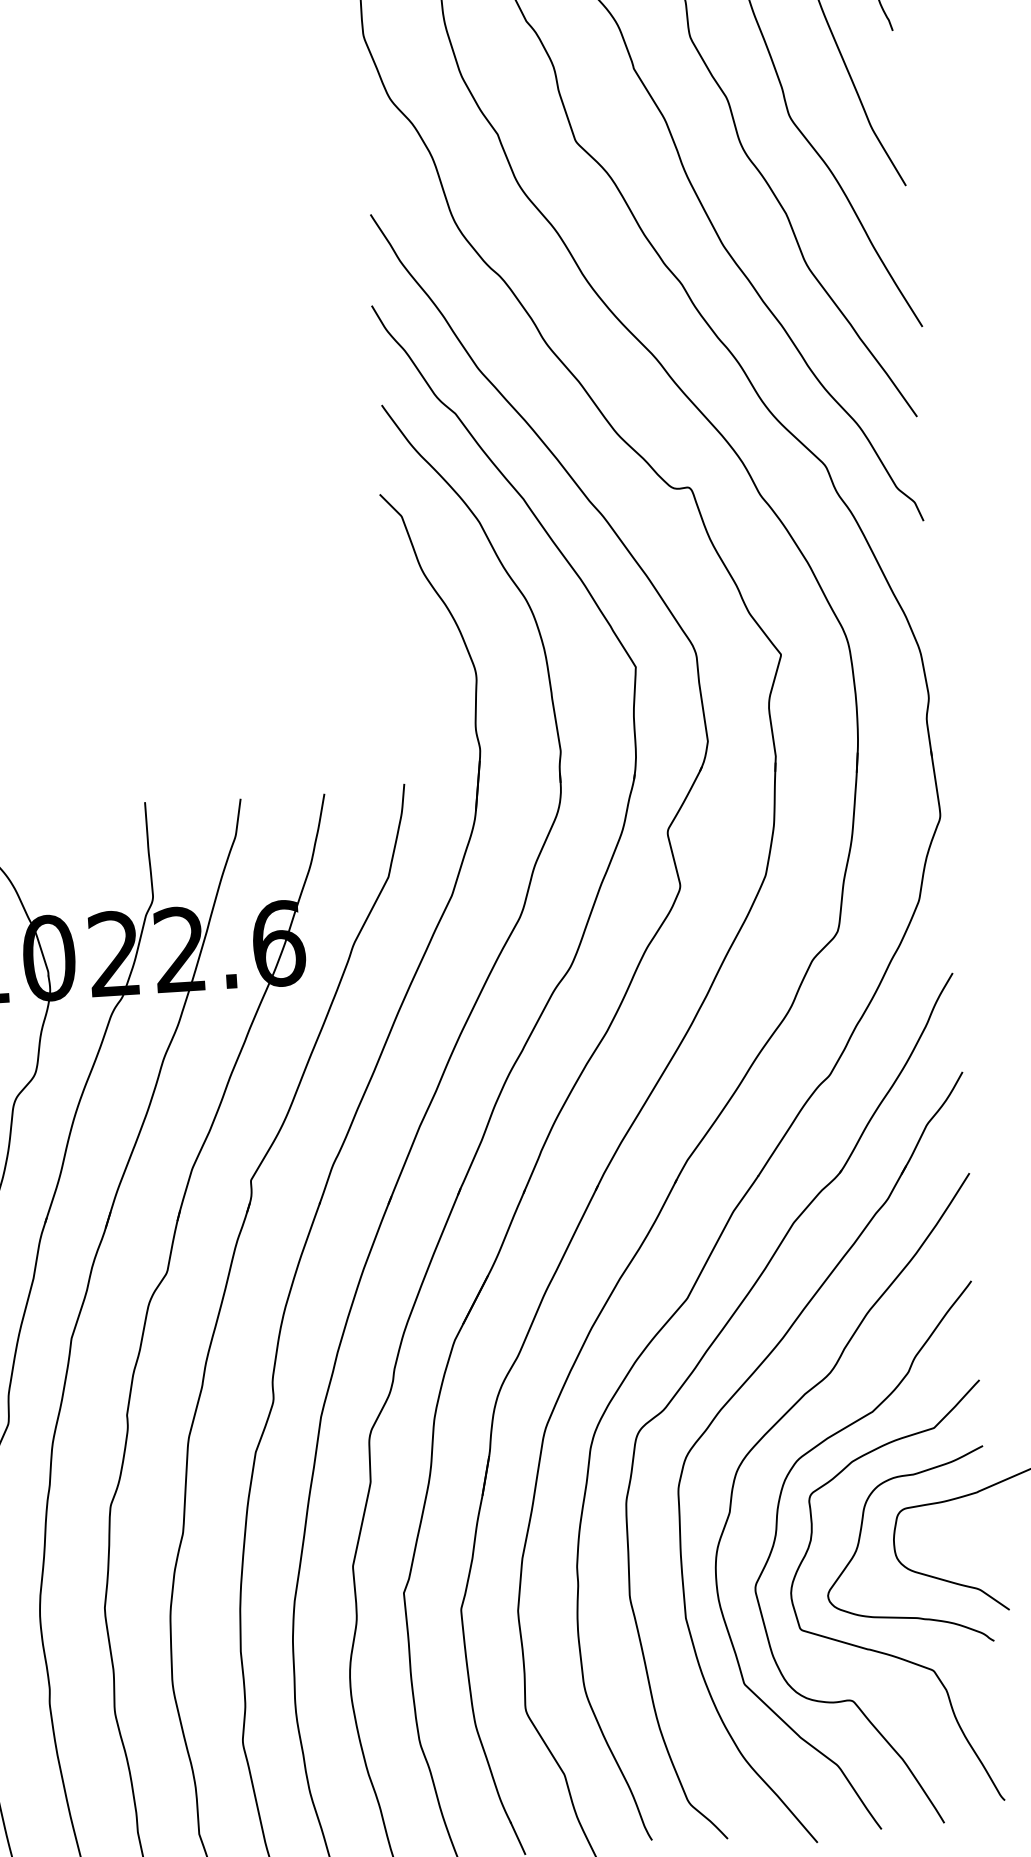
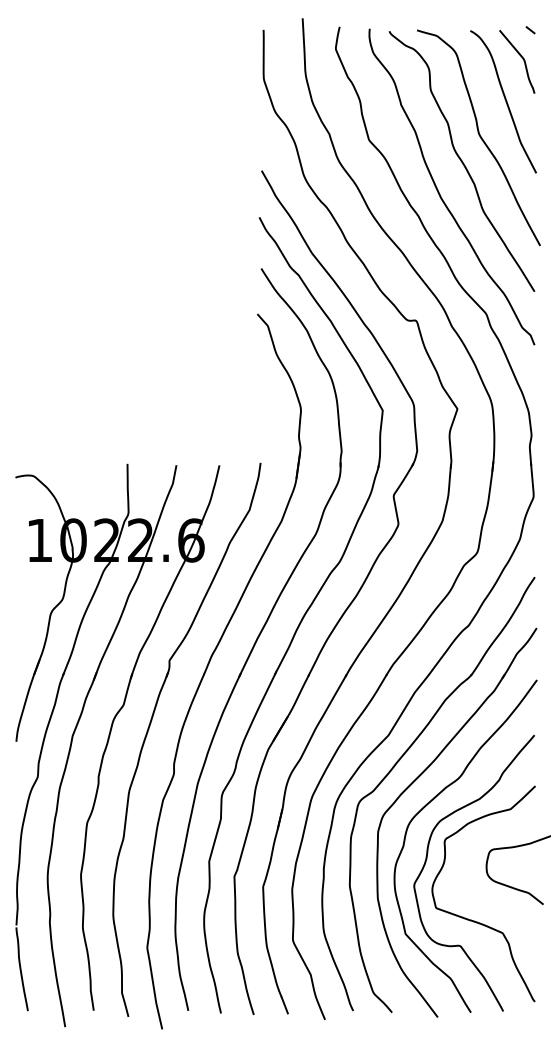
curve: (862, 1536) -> (470, 862), removed

